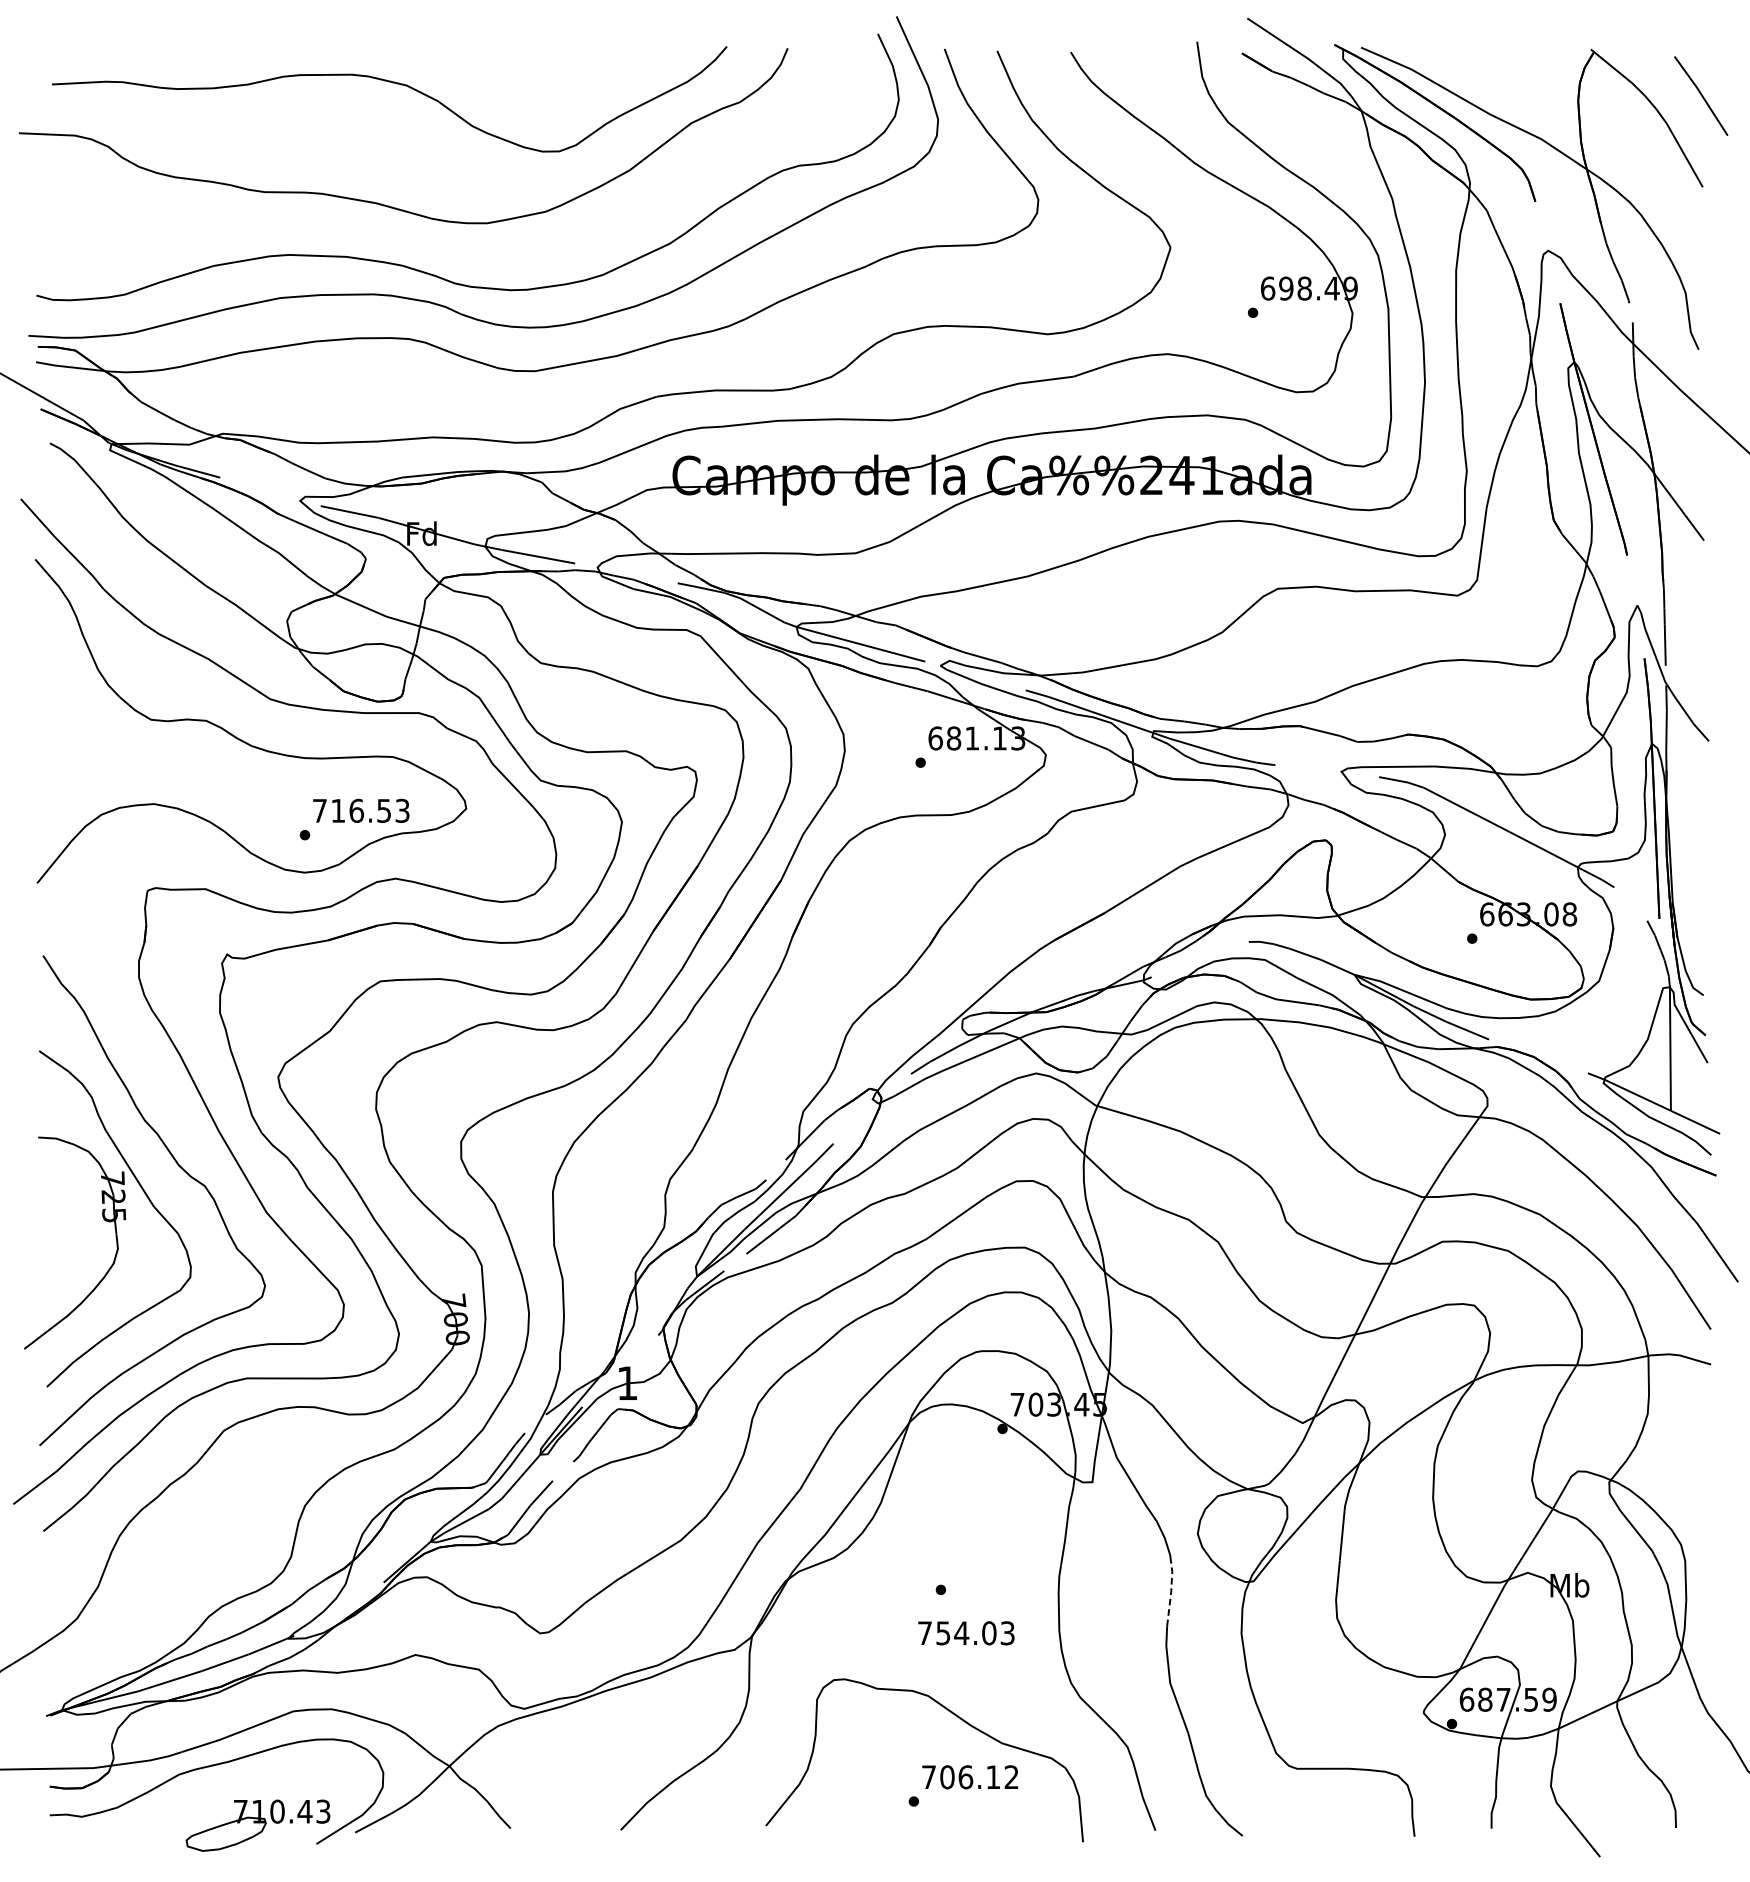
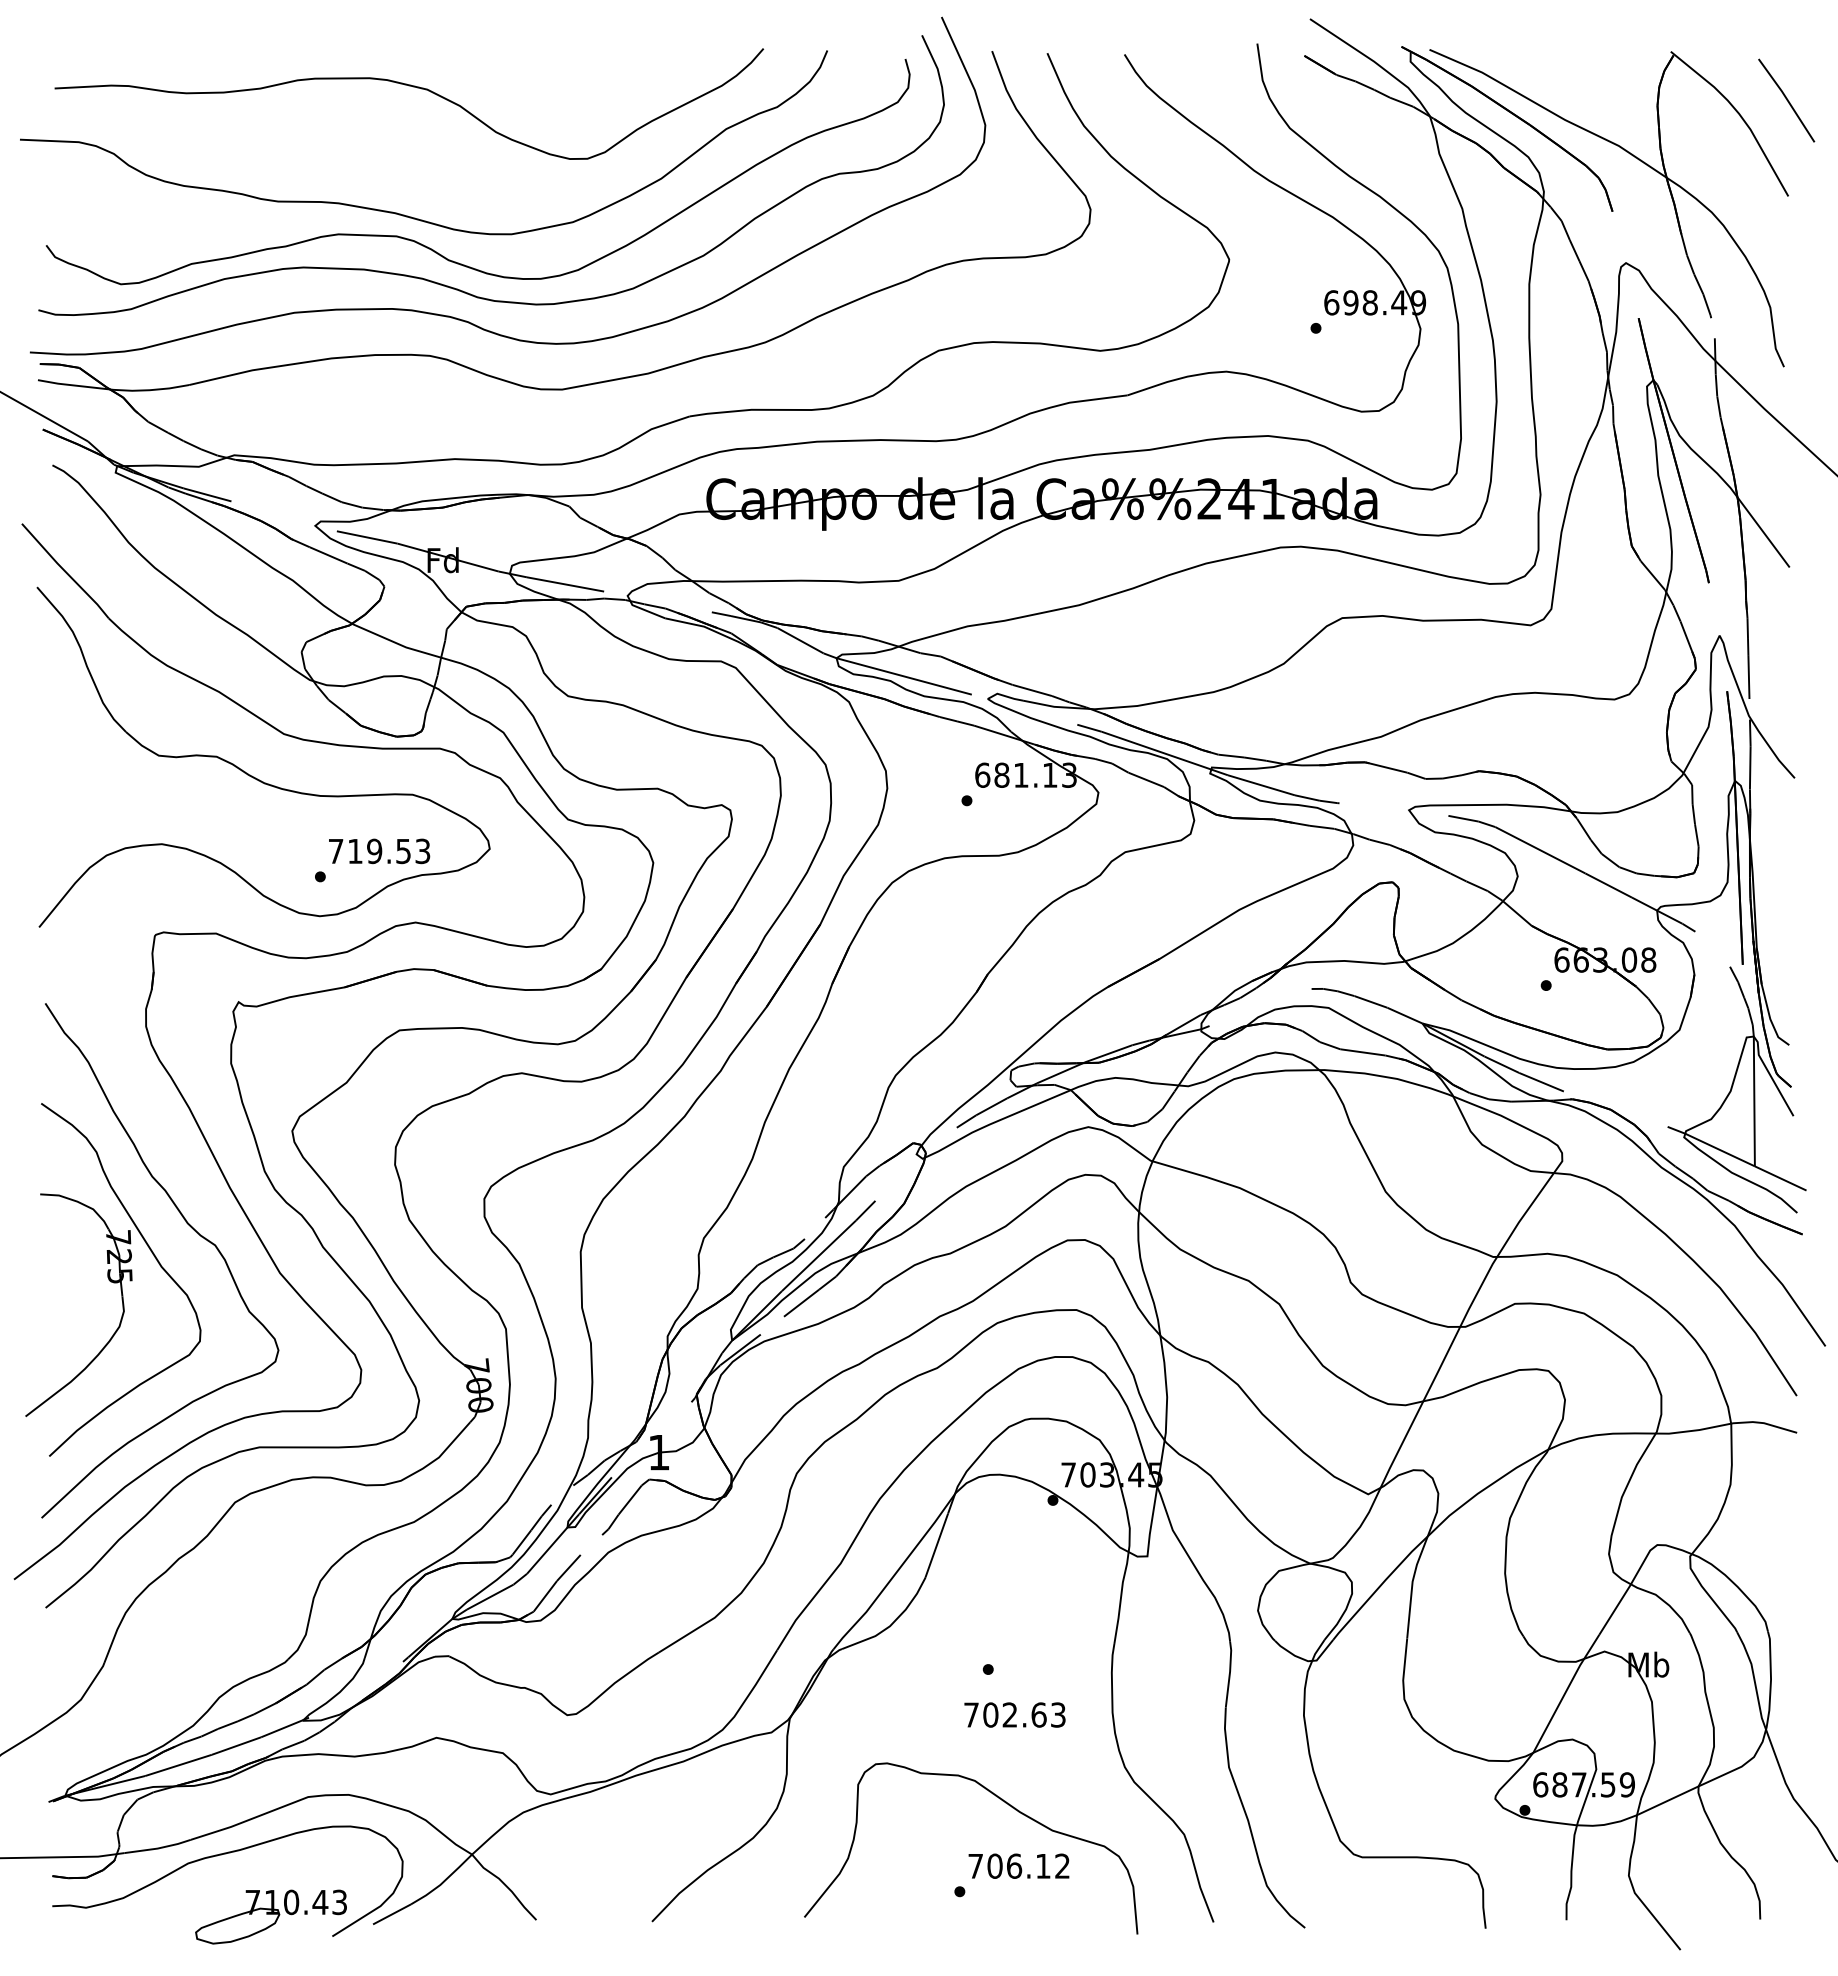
curve: (414, 238) -> (435, 250), added
text: (356, 811) -> (374, 851), 716.53 -> 719.53
line: (1170, 1593) -> (1229, 1673), dashed -> solid
text: (965, 1632) -> (1014, 1714), 754.03 -> 702.63

